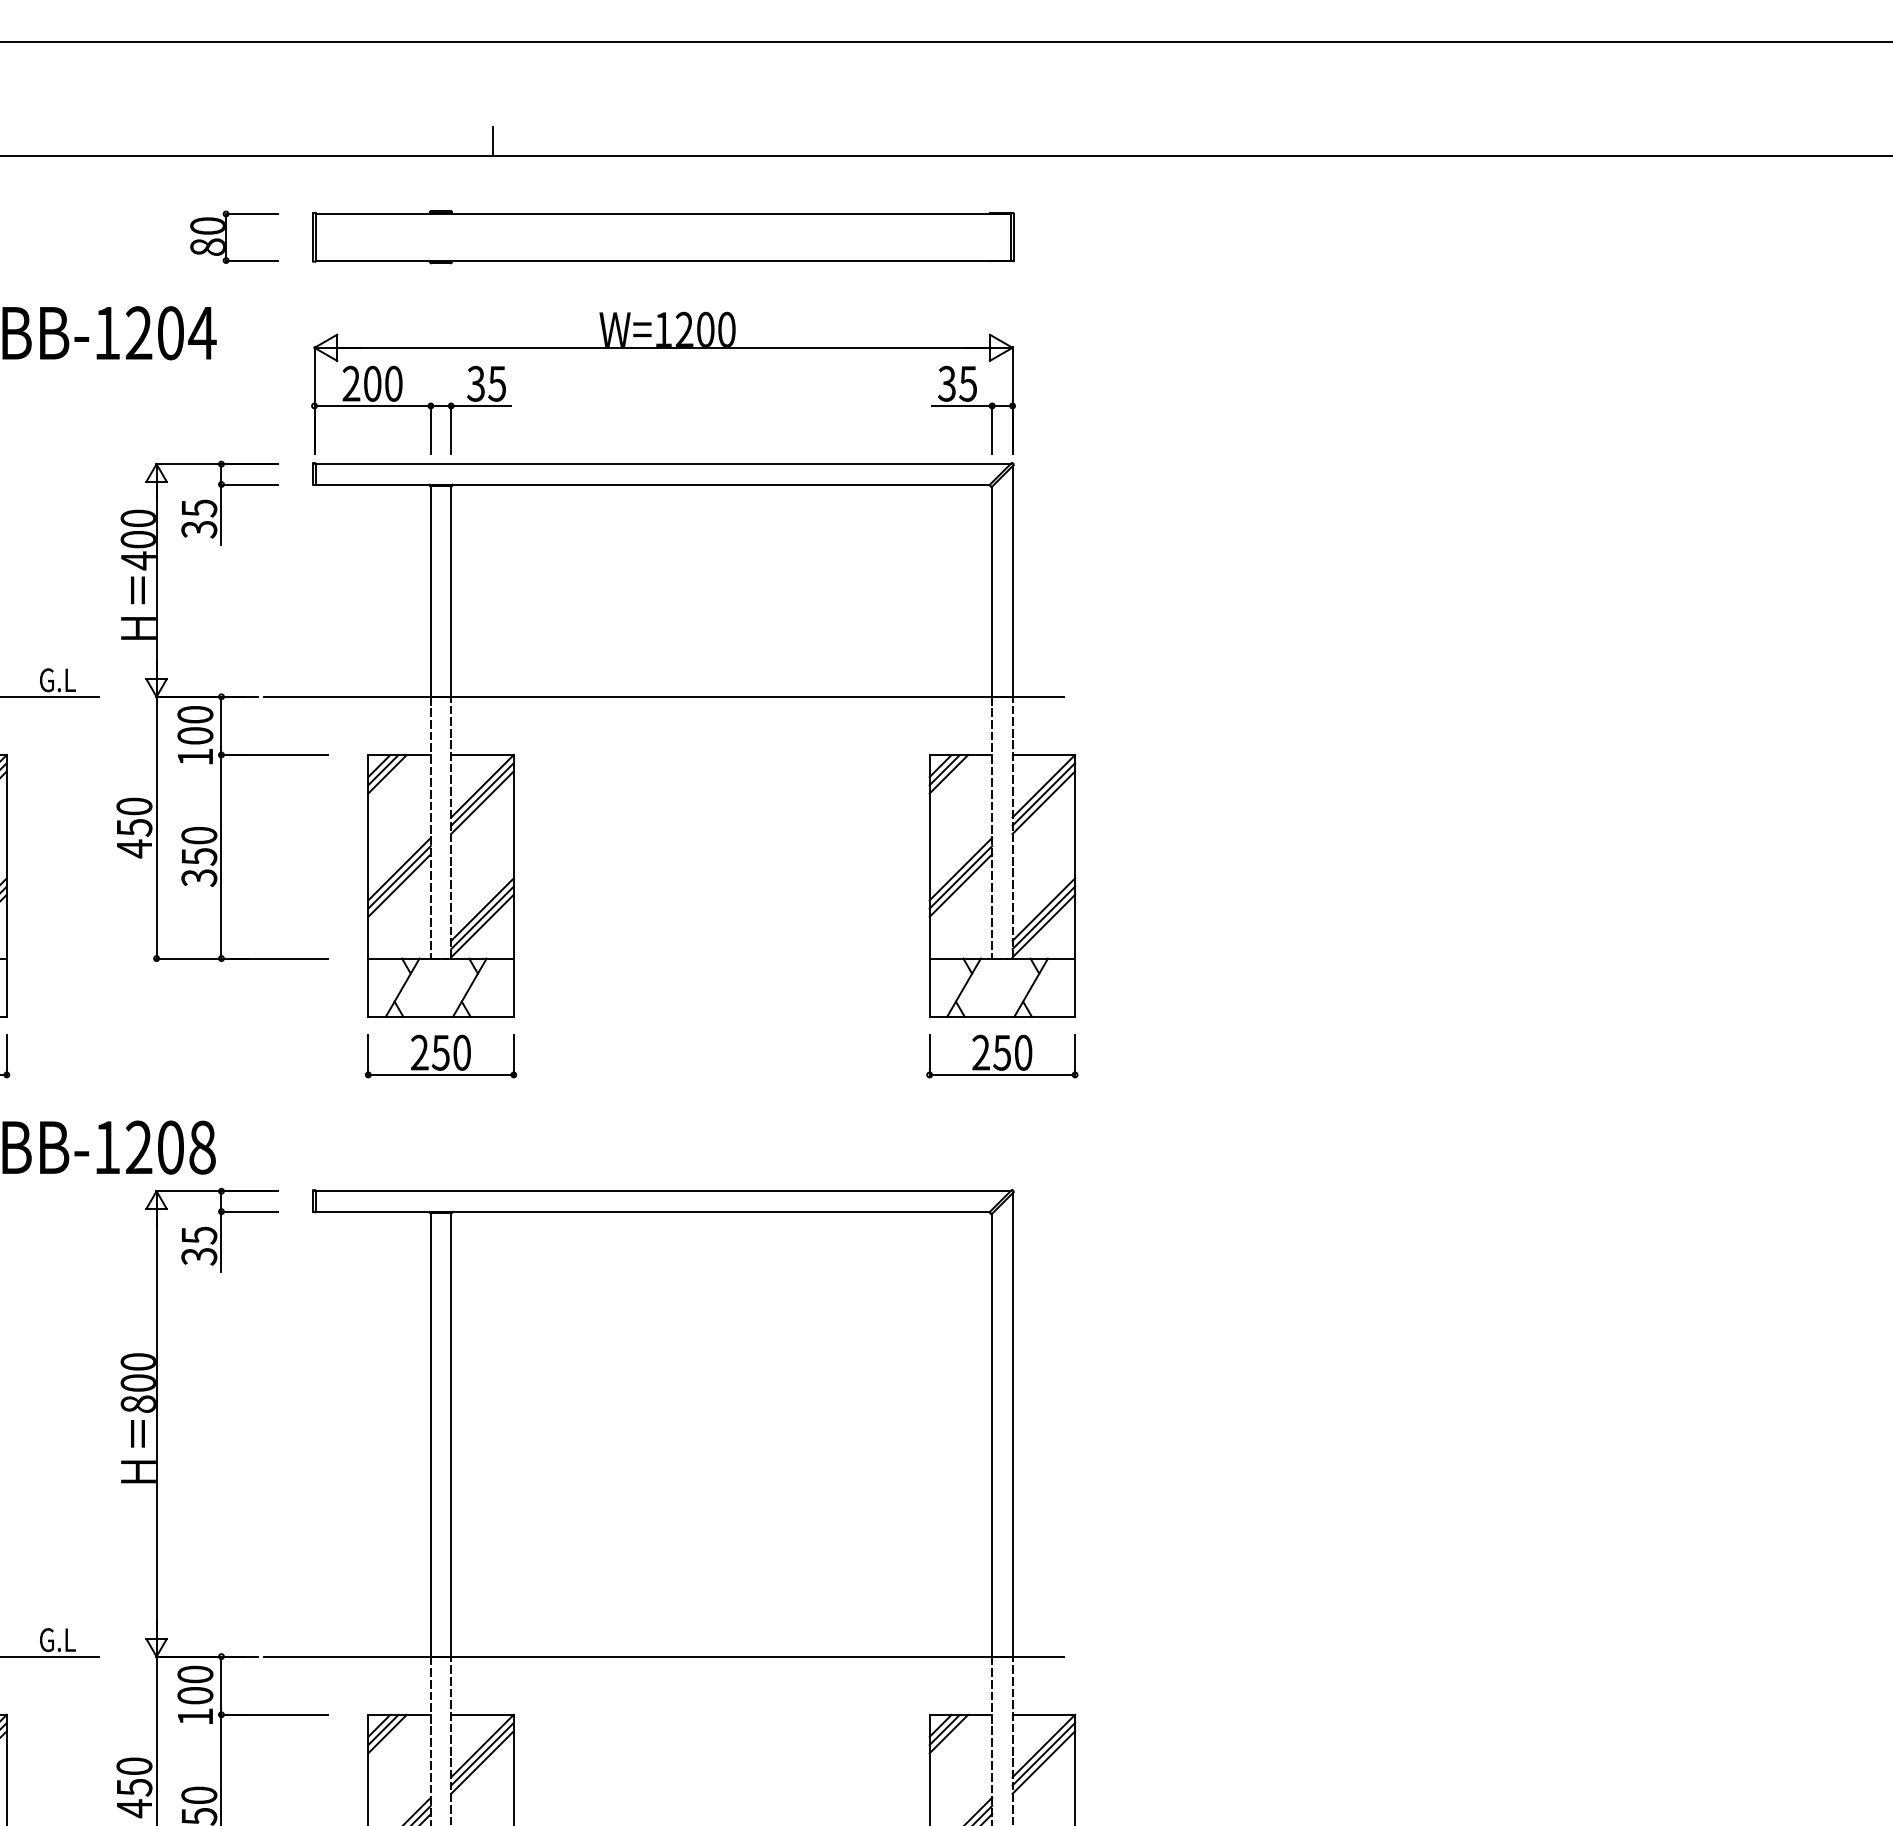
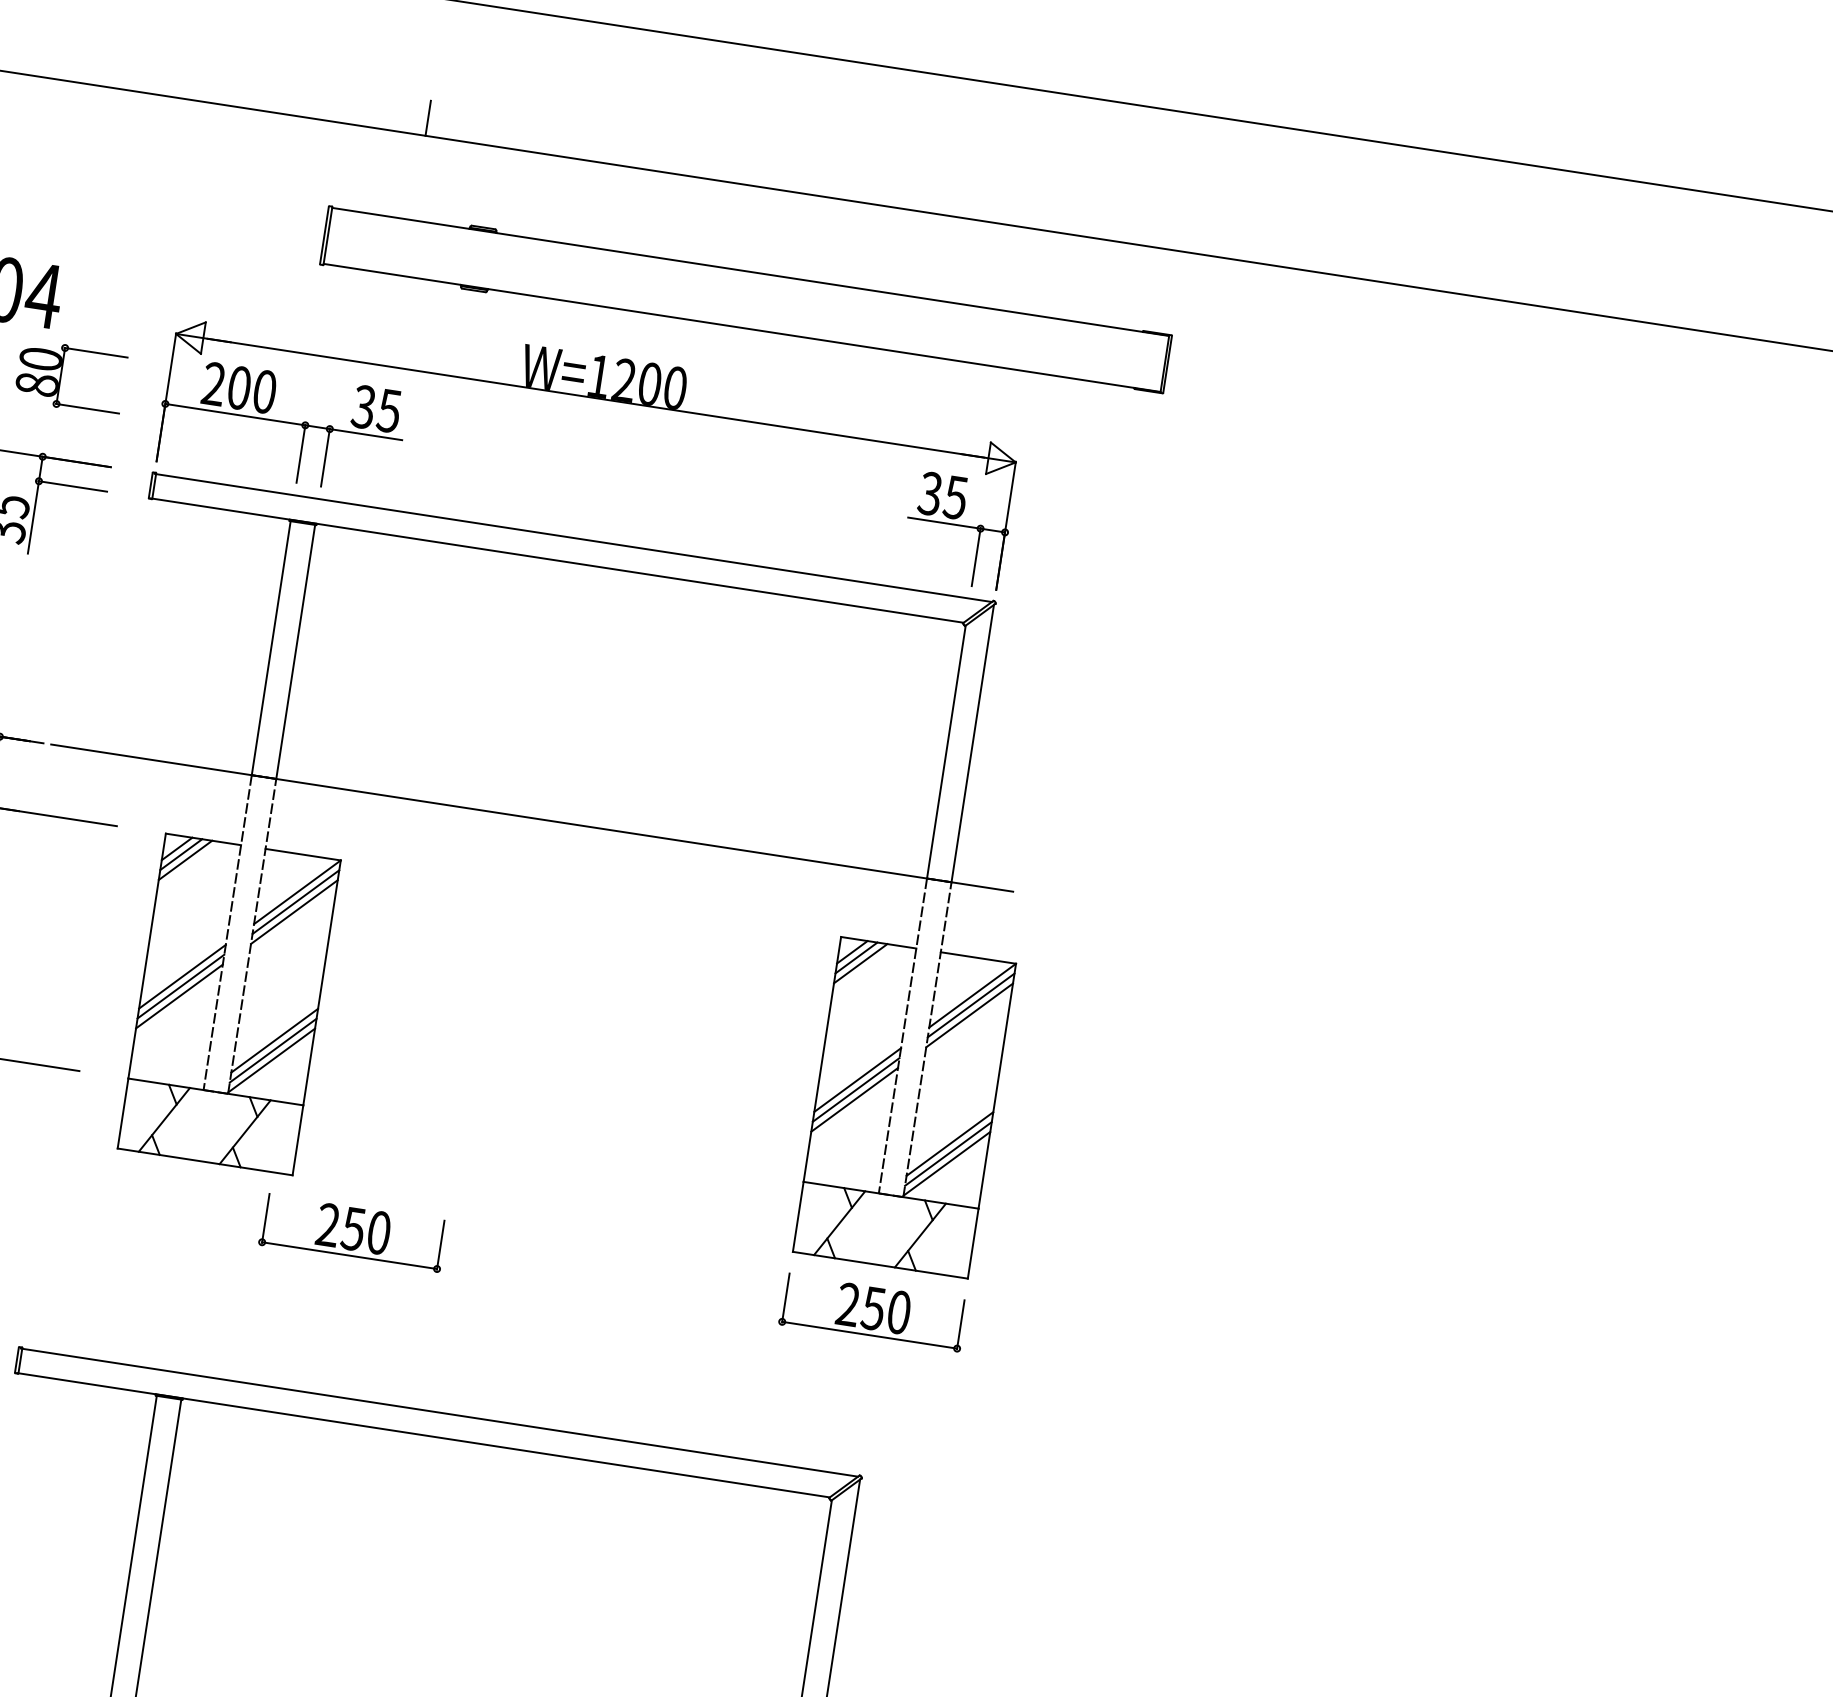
part: (226, 236) -> (61, 375), moved
part: (663, 237) -> (746, 300), moved
part: (441, 1056) -> (353, 1233), moved

